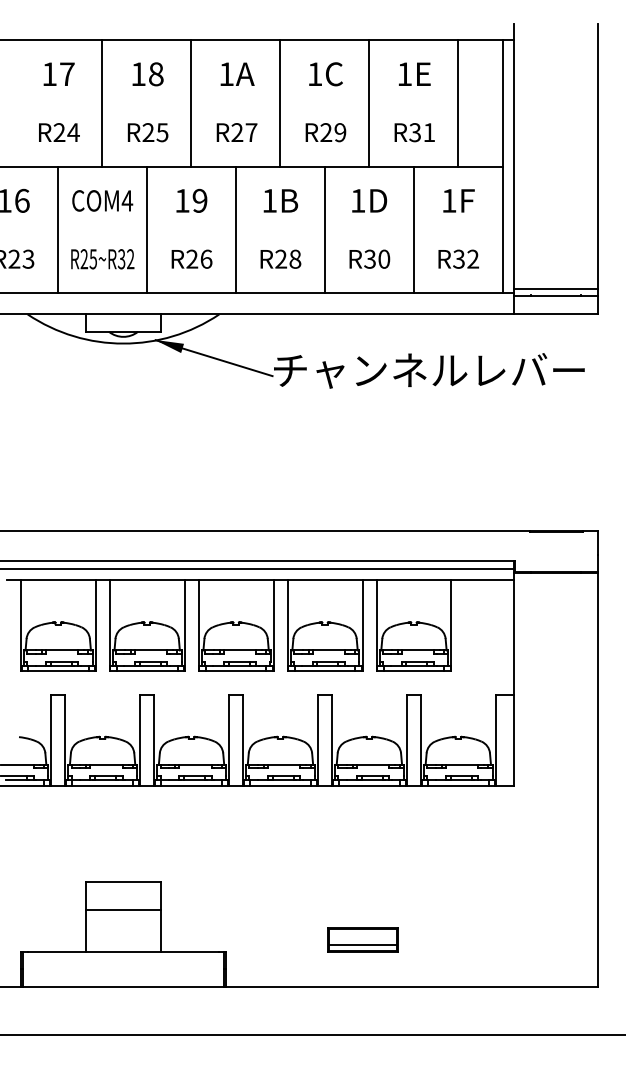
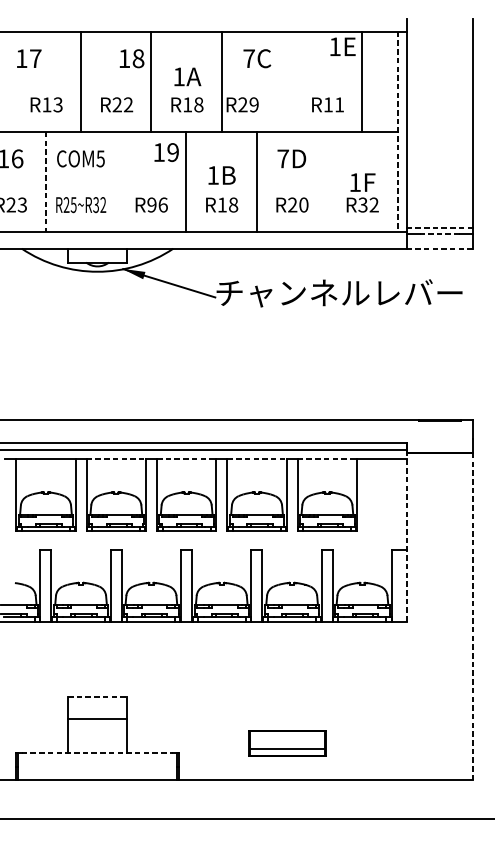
text: (58, 73) -> (28, 58), moved
text: (237, 73) -> (187, 76), moved
text: (315, 73) -> (249, 58), 1C -> 7C
text: (414, 73) -> (342, 46), moved
text: (147, 74) -> (131, 58), moved
line: (369, 103) -> (292, 81), removed
text: (66, 132) -> (52, 104), R24 -> R13
text: (162, 132) -> (128, 104), R25 -> R22
text: (244, 132) -> (193, 104), R27 -> R18
text: (325, 132) -> (242, 104), moved
text: (414, 132) -> (327, 104), R31 -> R11
line: (502, 166) -> (397, 131), solid -> dashed
text: (127, 200) -> (100, 158), COM4 -> COM5
text: (191, 200) -> (166, 152), moved
text: (280, 200) -> (221, 175), moved
text: (358, 200) -> (283, 158), 1D -> 7D
text: (458, 200) -> (362, 182), moved
line: (146, 229) -> (115, 181), removed
line: (413, 229) -> (327, 181), removed
line: (57, 230) -> (45, 182), solid -> dashed
text: (281, 258) -> (222, 204), R28 -> R18
text: (192, 259) -> (152, 205), R26 -> R96
text: (369, 259) -> (292, 205), R30 -> R20
line: (556, 288) -> (440, 228), solid -> dashed
line: (555, 295) -> (439, 233), solid -> dashed
line: (556, 314) -> (440, 248), solid -> dashed
line: (147, 580) -> (116, 459), solid -> dashed
line: (236, 580) -> (186, 459), solid -> dashed
line: (325, 580) -> (257, 459), solid -> dashed
line: (414, 580) -> (327, 459), solid -> dashed
line: (514, 678) -> (406, 536), solid -> dashed
line: (597, 779) -> (472, 616), solid -> dashed
line: (123, 881) -> (97, 697), solid -> dashed
part: (362, 939) -> (286, 743), size x1.4
line: (123, 951) -> (97, 752), solid -> dashed

